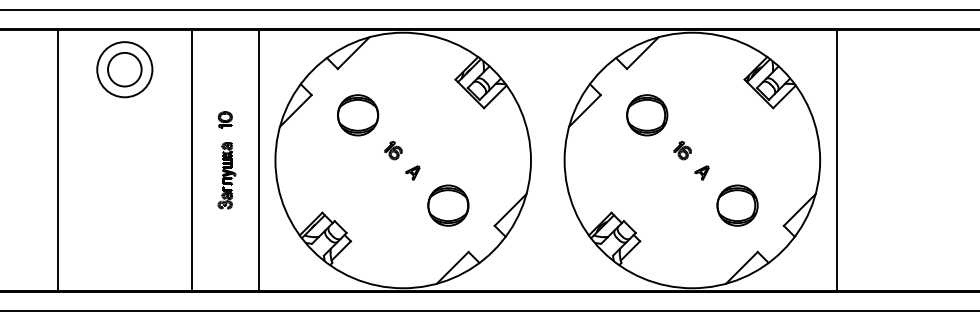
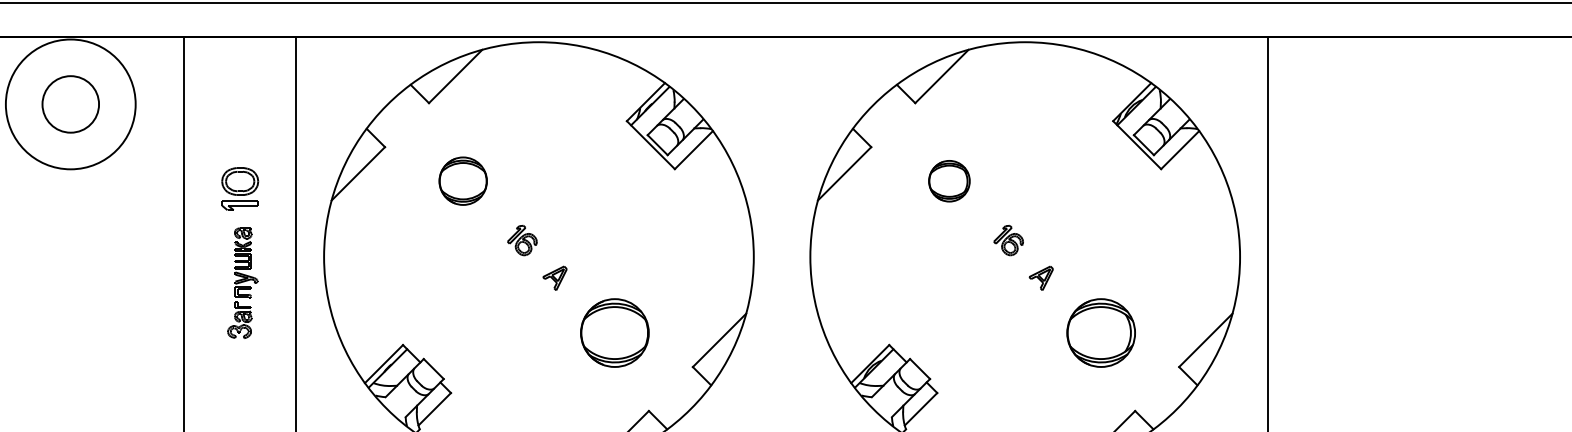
circle: (124, 69) -> (70, 104), size x1.4
part: (358, 115) -> (463, 181), size x0.7
part: (647, 115) -> (949, 181), size x0.6
part: (224, 119) -> (238, 188), size x1.6

